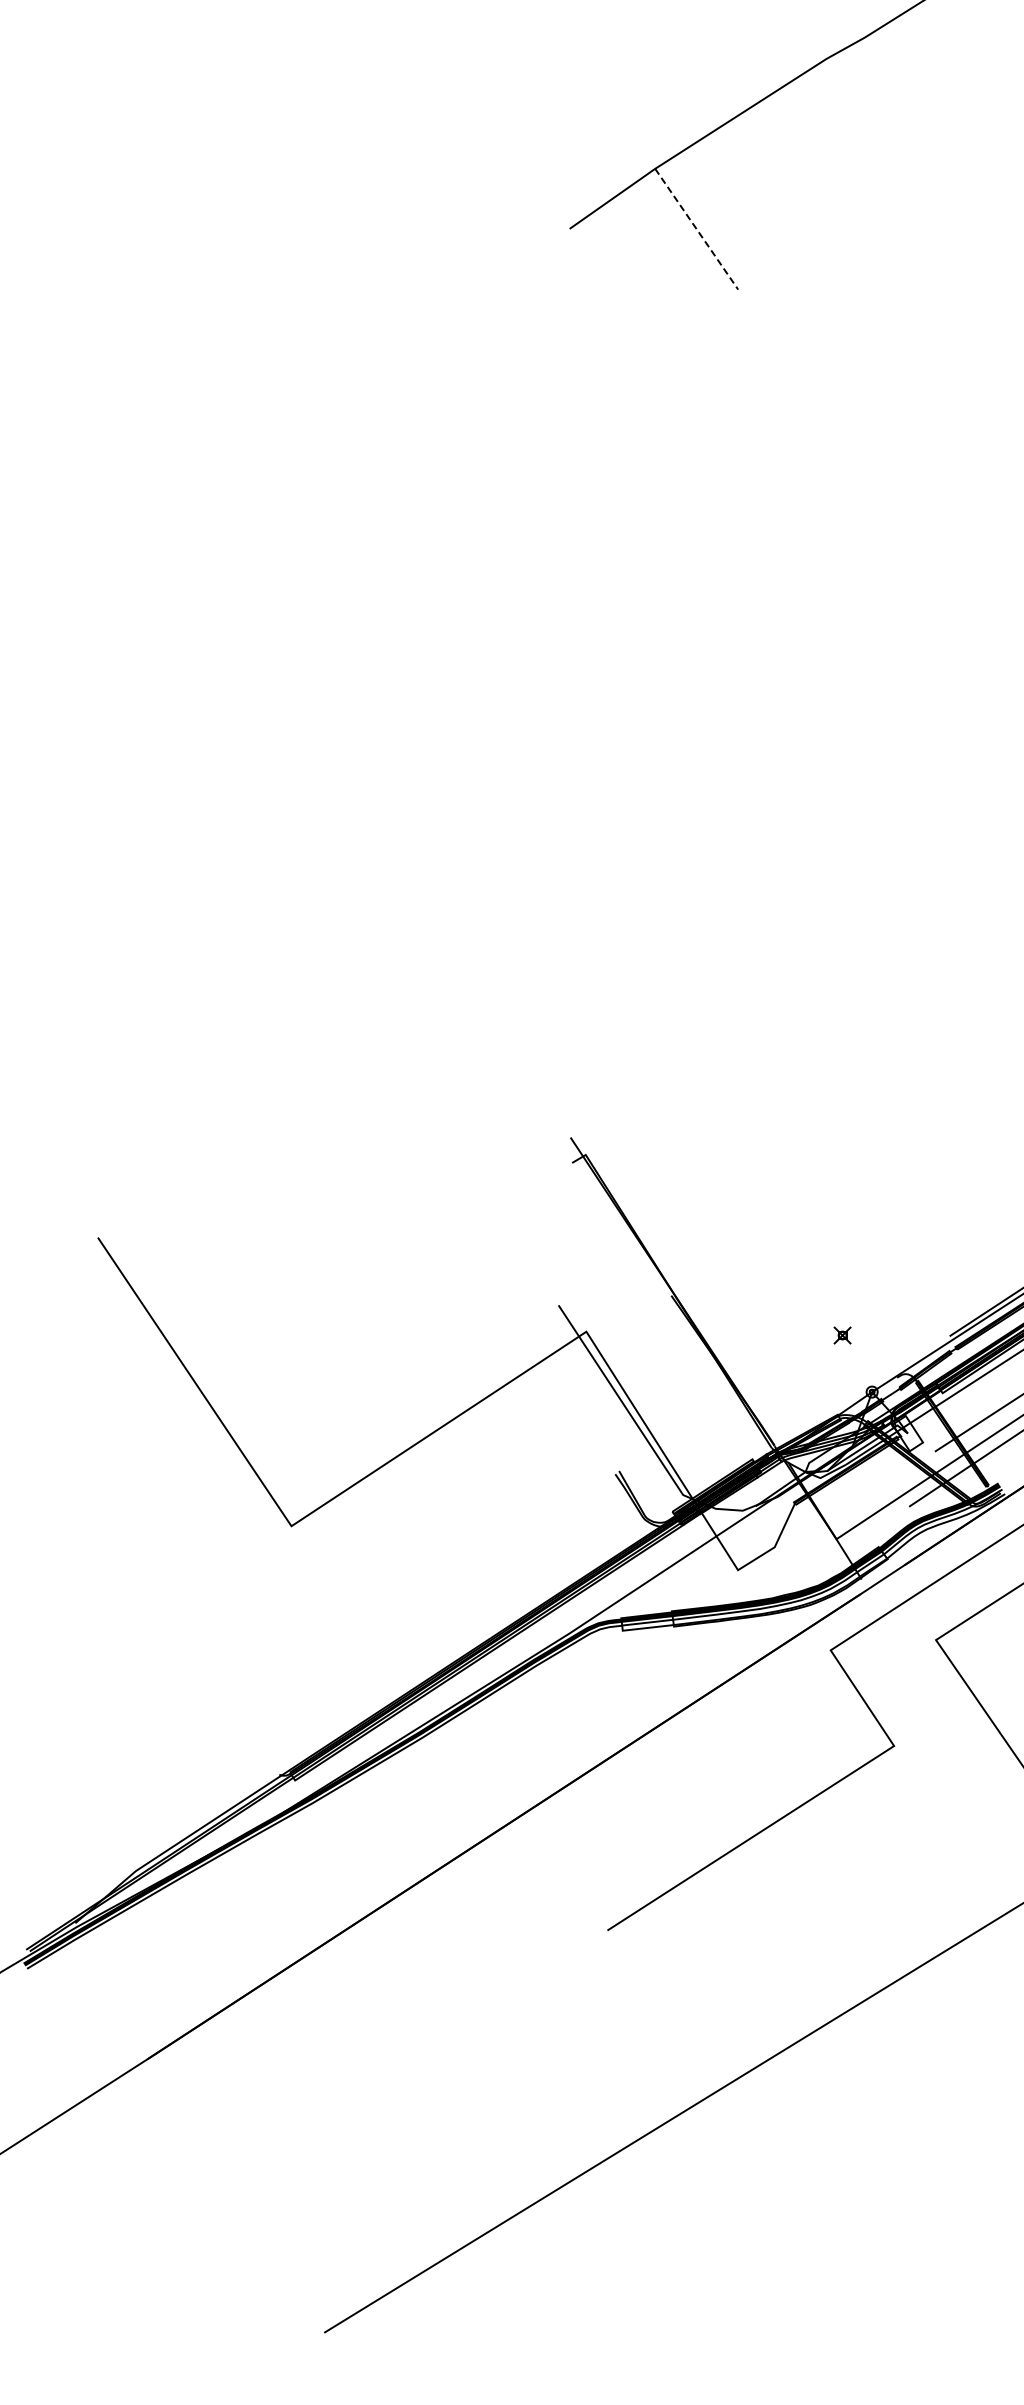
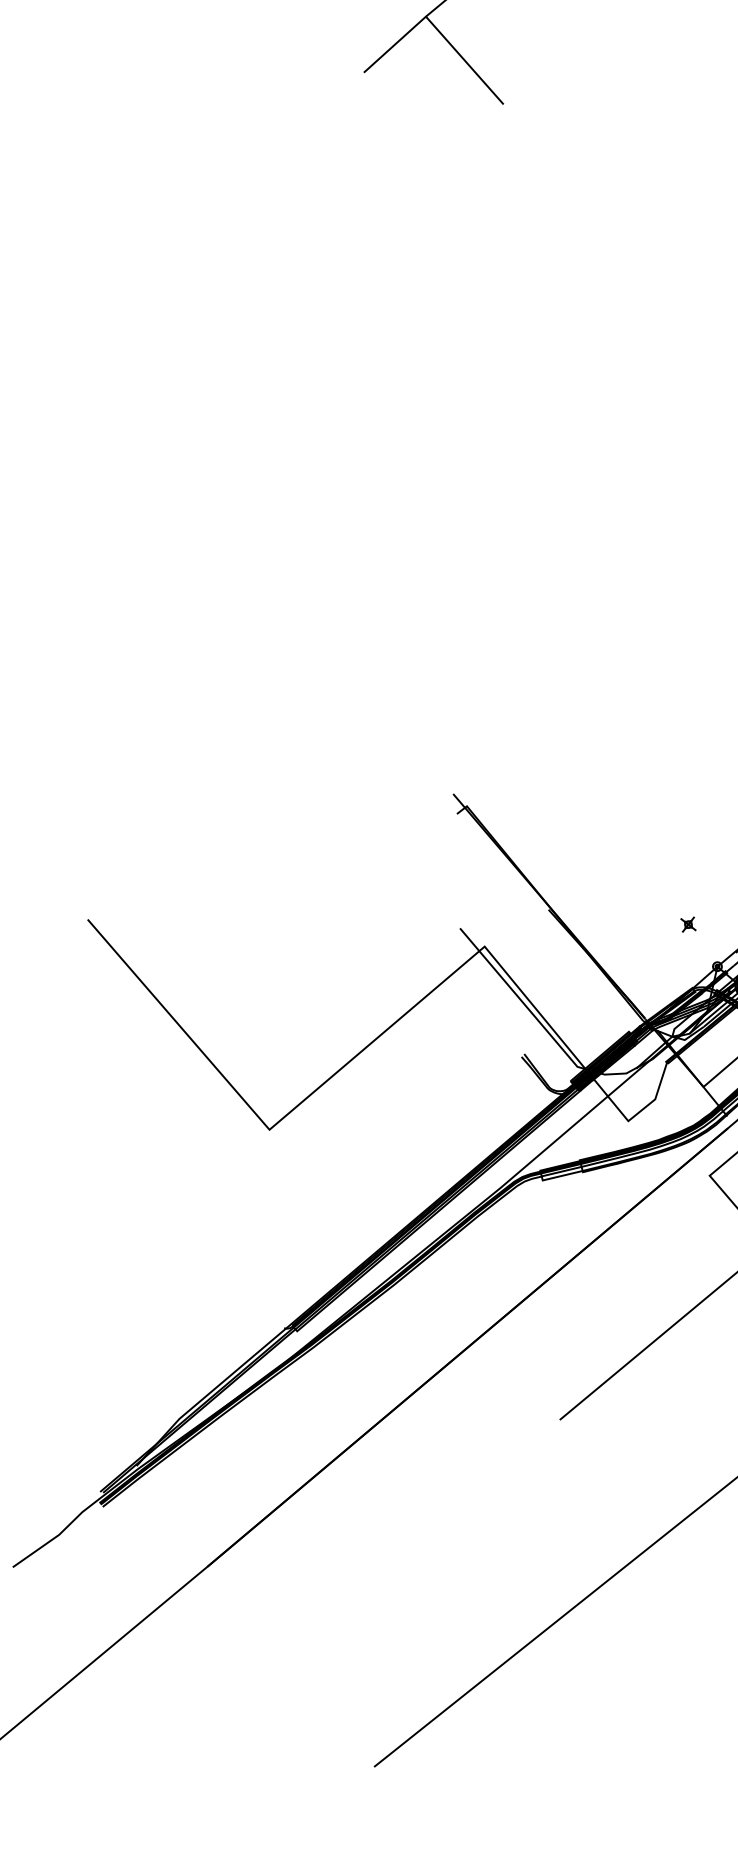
line: (696, 229) -> (464, 60), dashed -> solid

